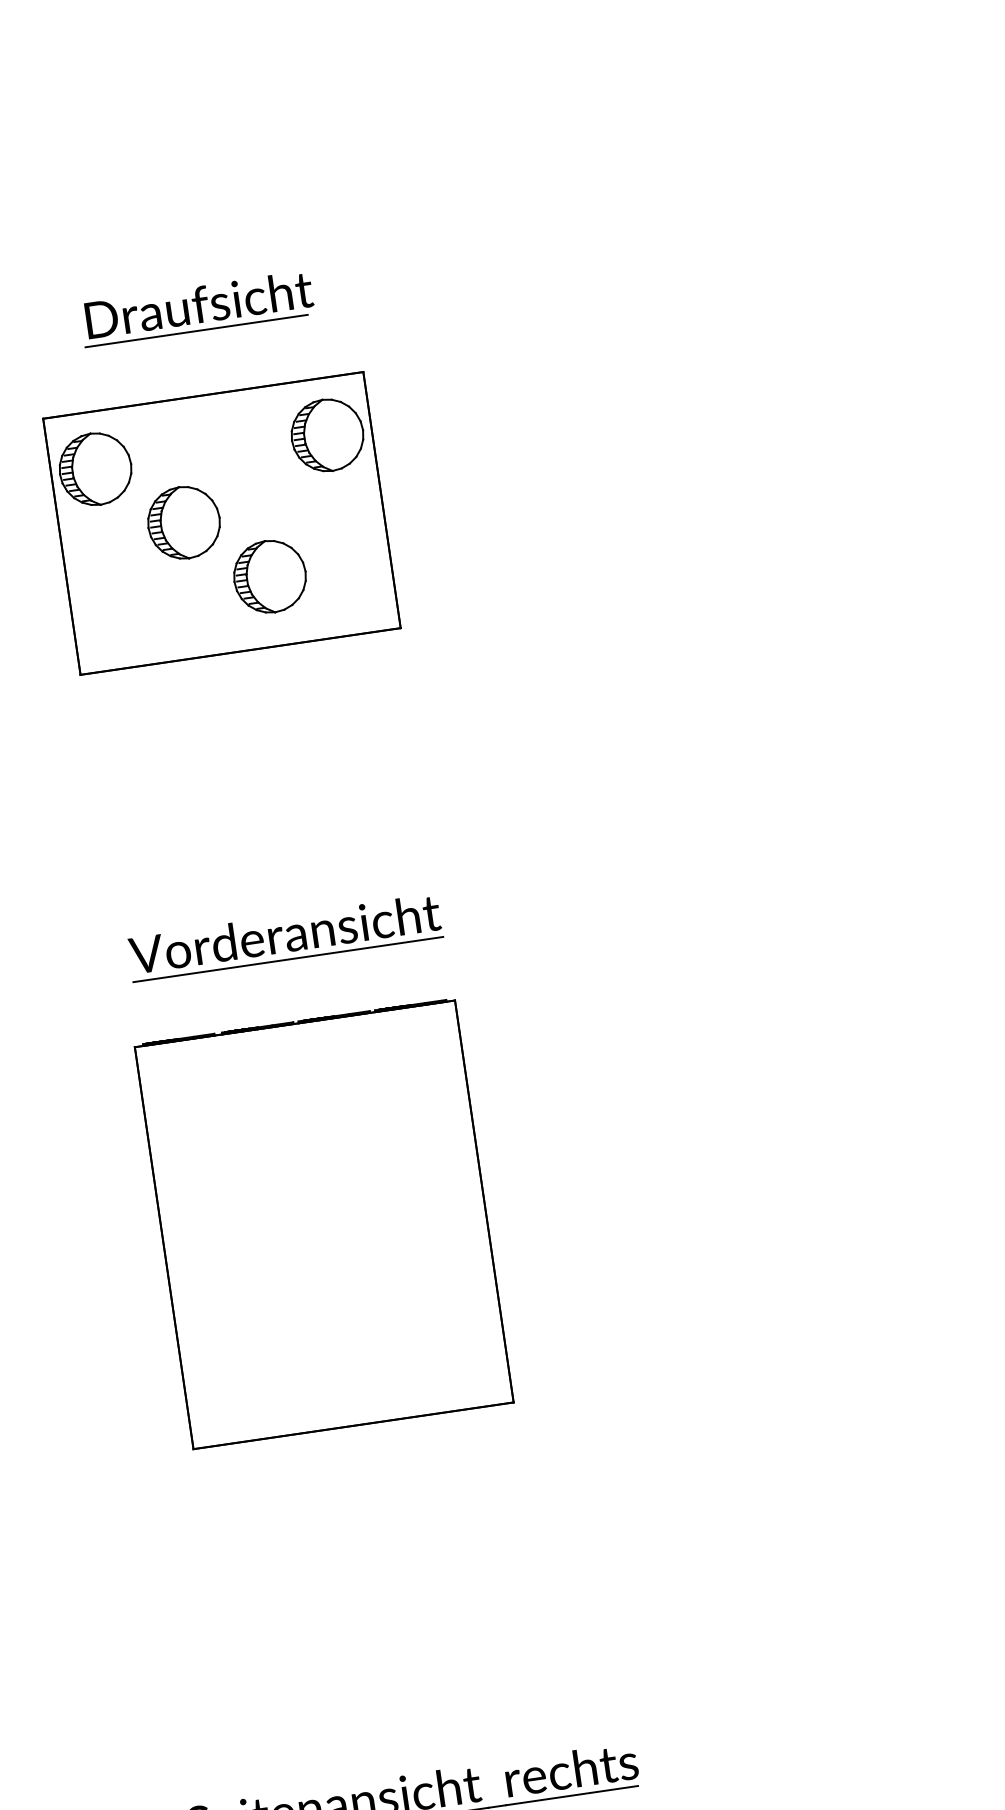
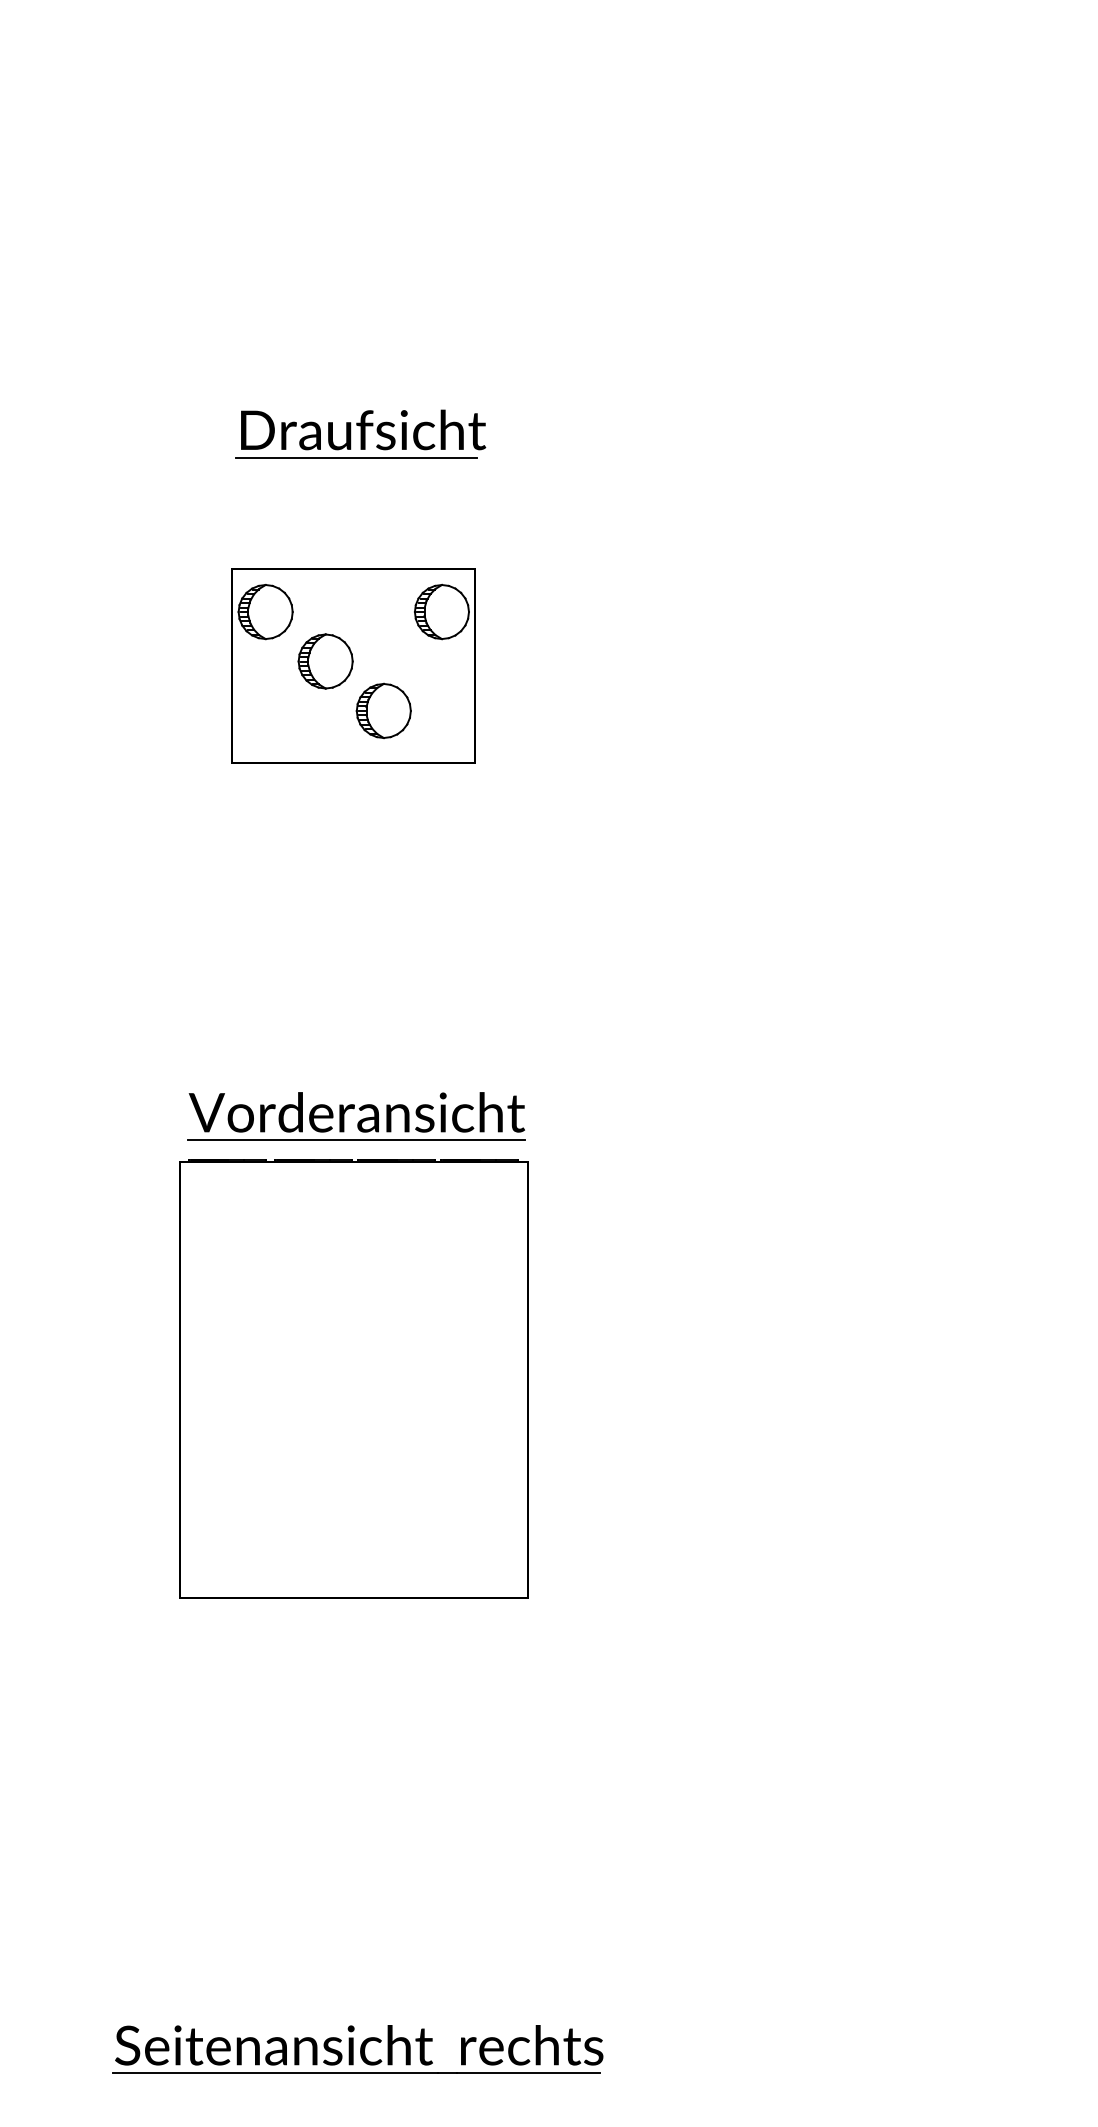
part: (221, 522) -> (353, 665), size x0.7
part: (323, 1223) -> (353, 1378), moved

